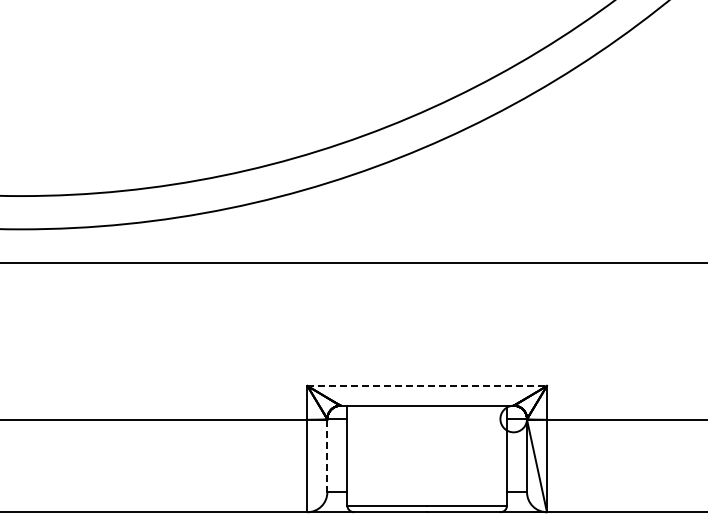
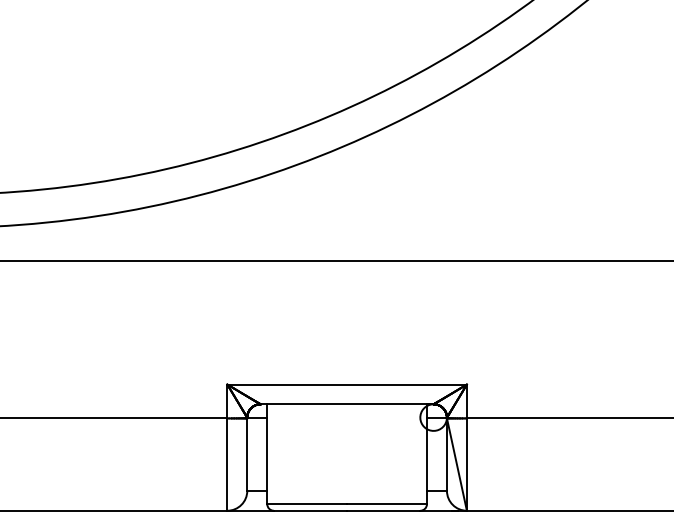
line: (427, 385) -> (347, 384), dashed -> solid
line: (327, 456) -> (247, 455), dashed -> solid

